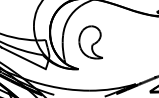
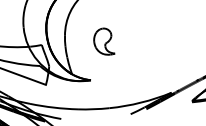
part: (90, 42) -> (103, 41), size x0.6

